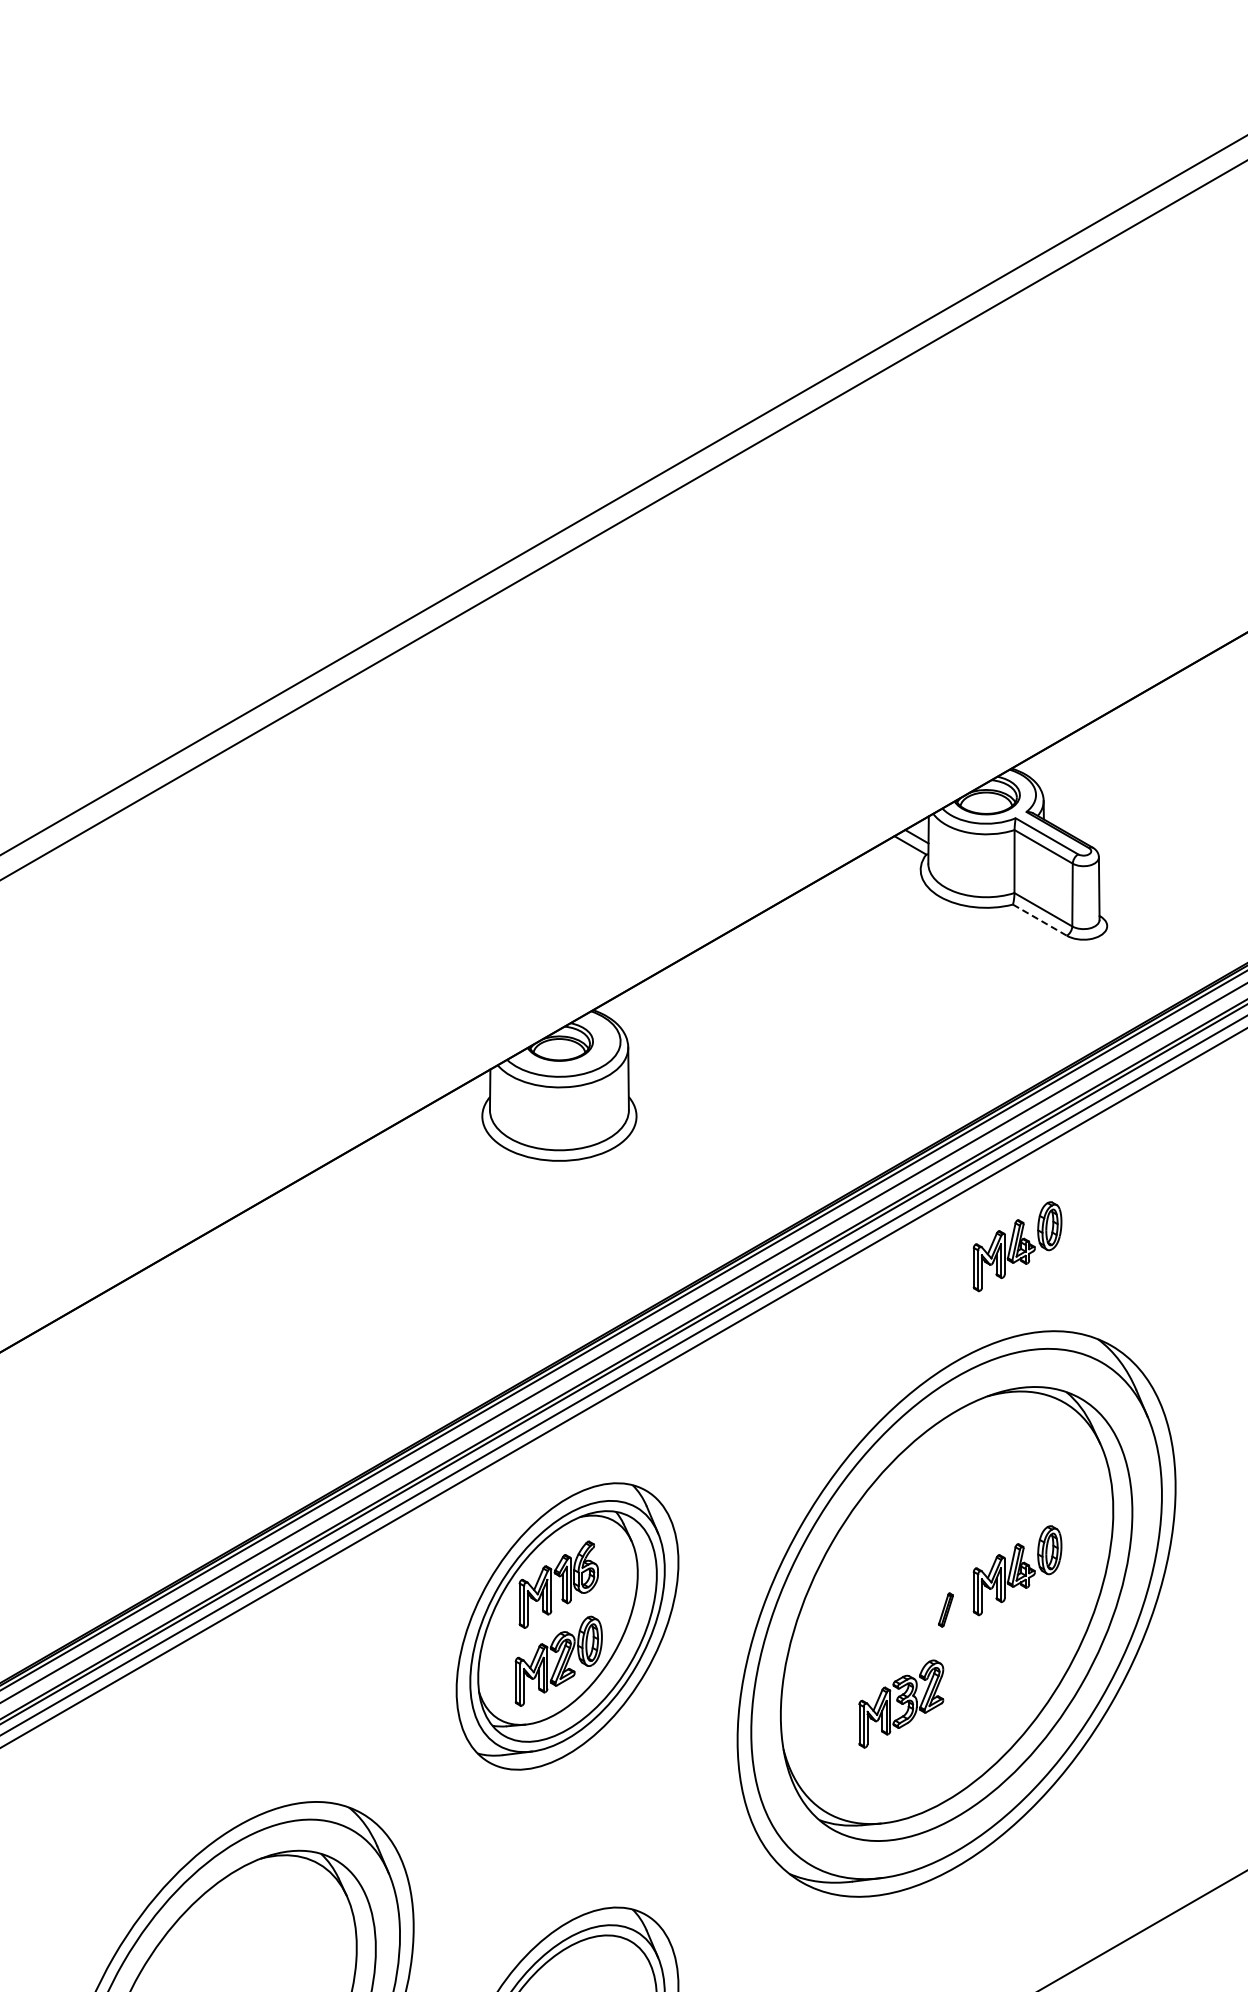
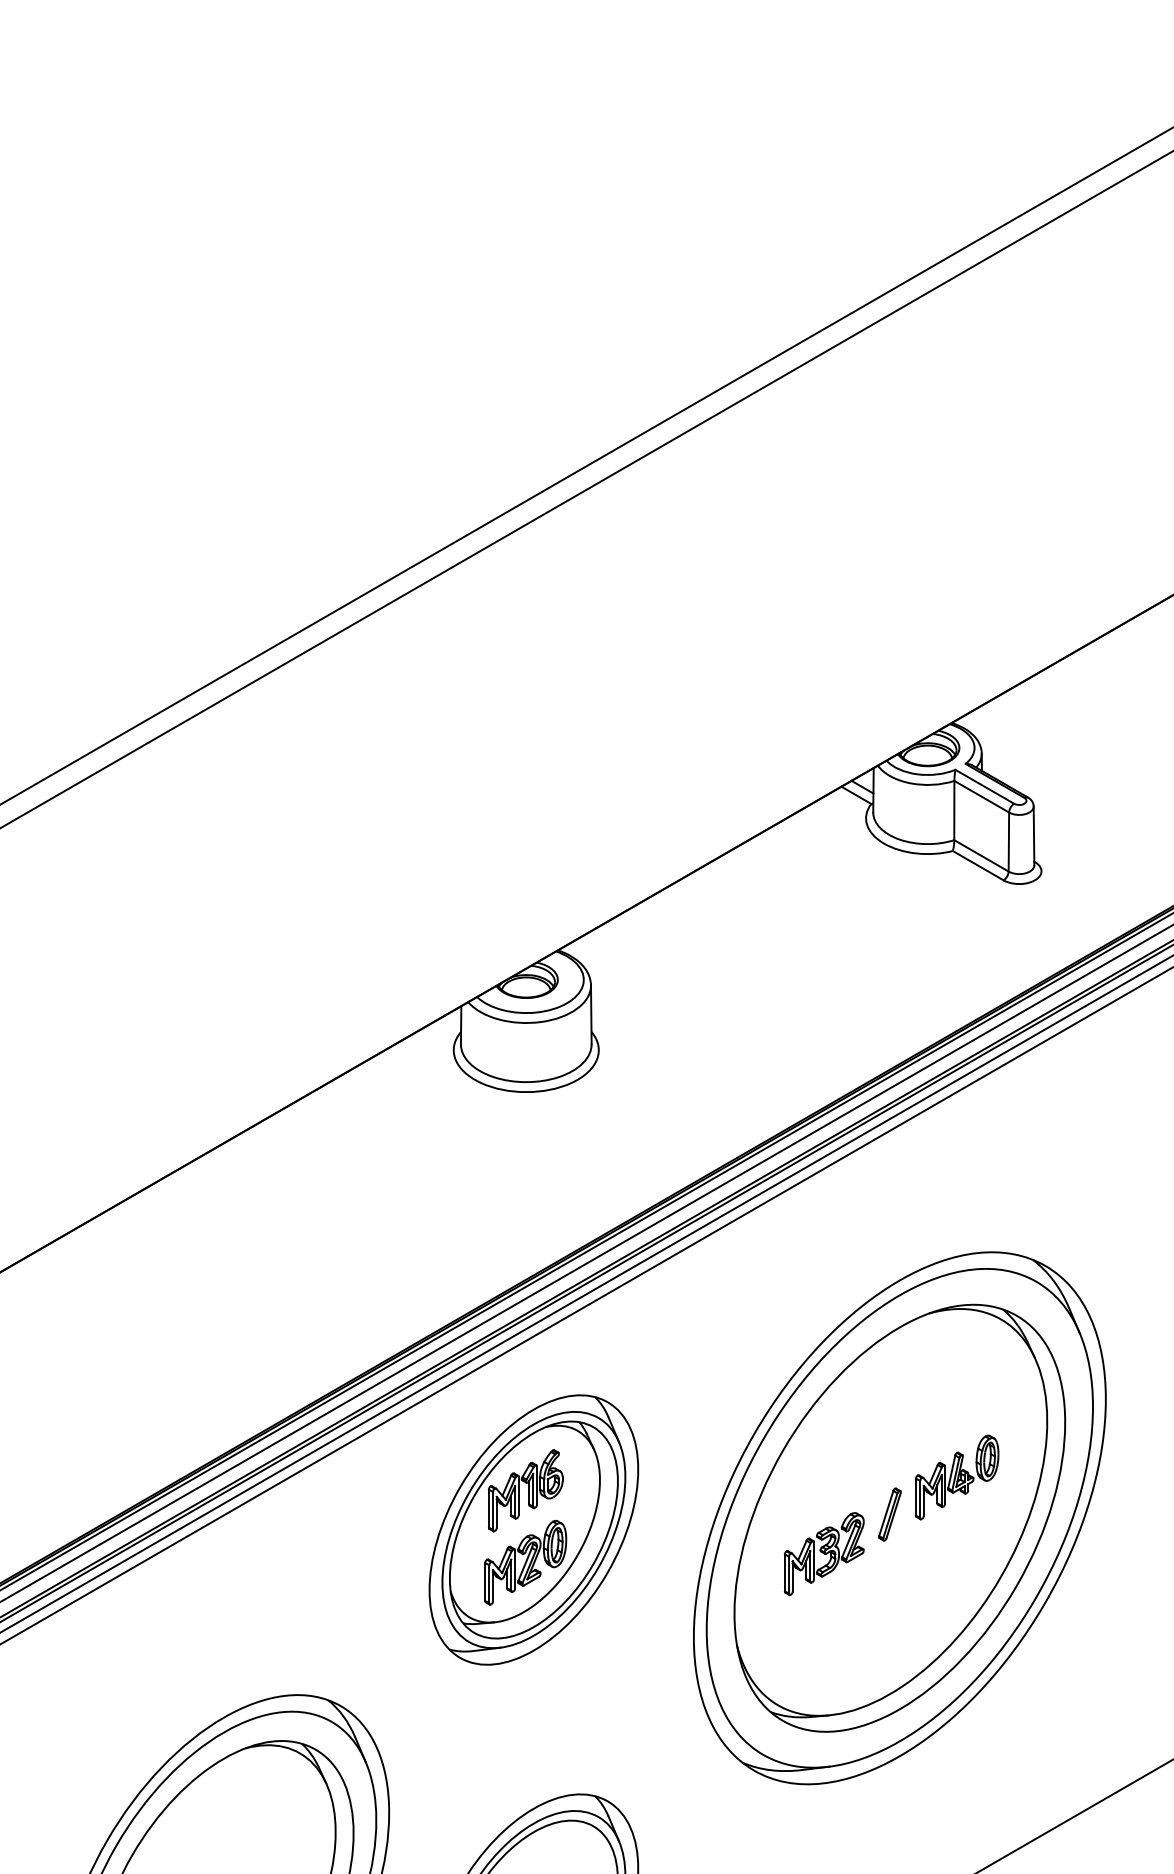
line: (1040, 920) -> (978, 865), dashed -> solid
part: (1017, 1246) -> (957, 1172), removed
part: (945, 1609) -> (889, 1514), size x1.67
part: (901, 1703) -> (824, 1553), moved

